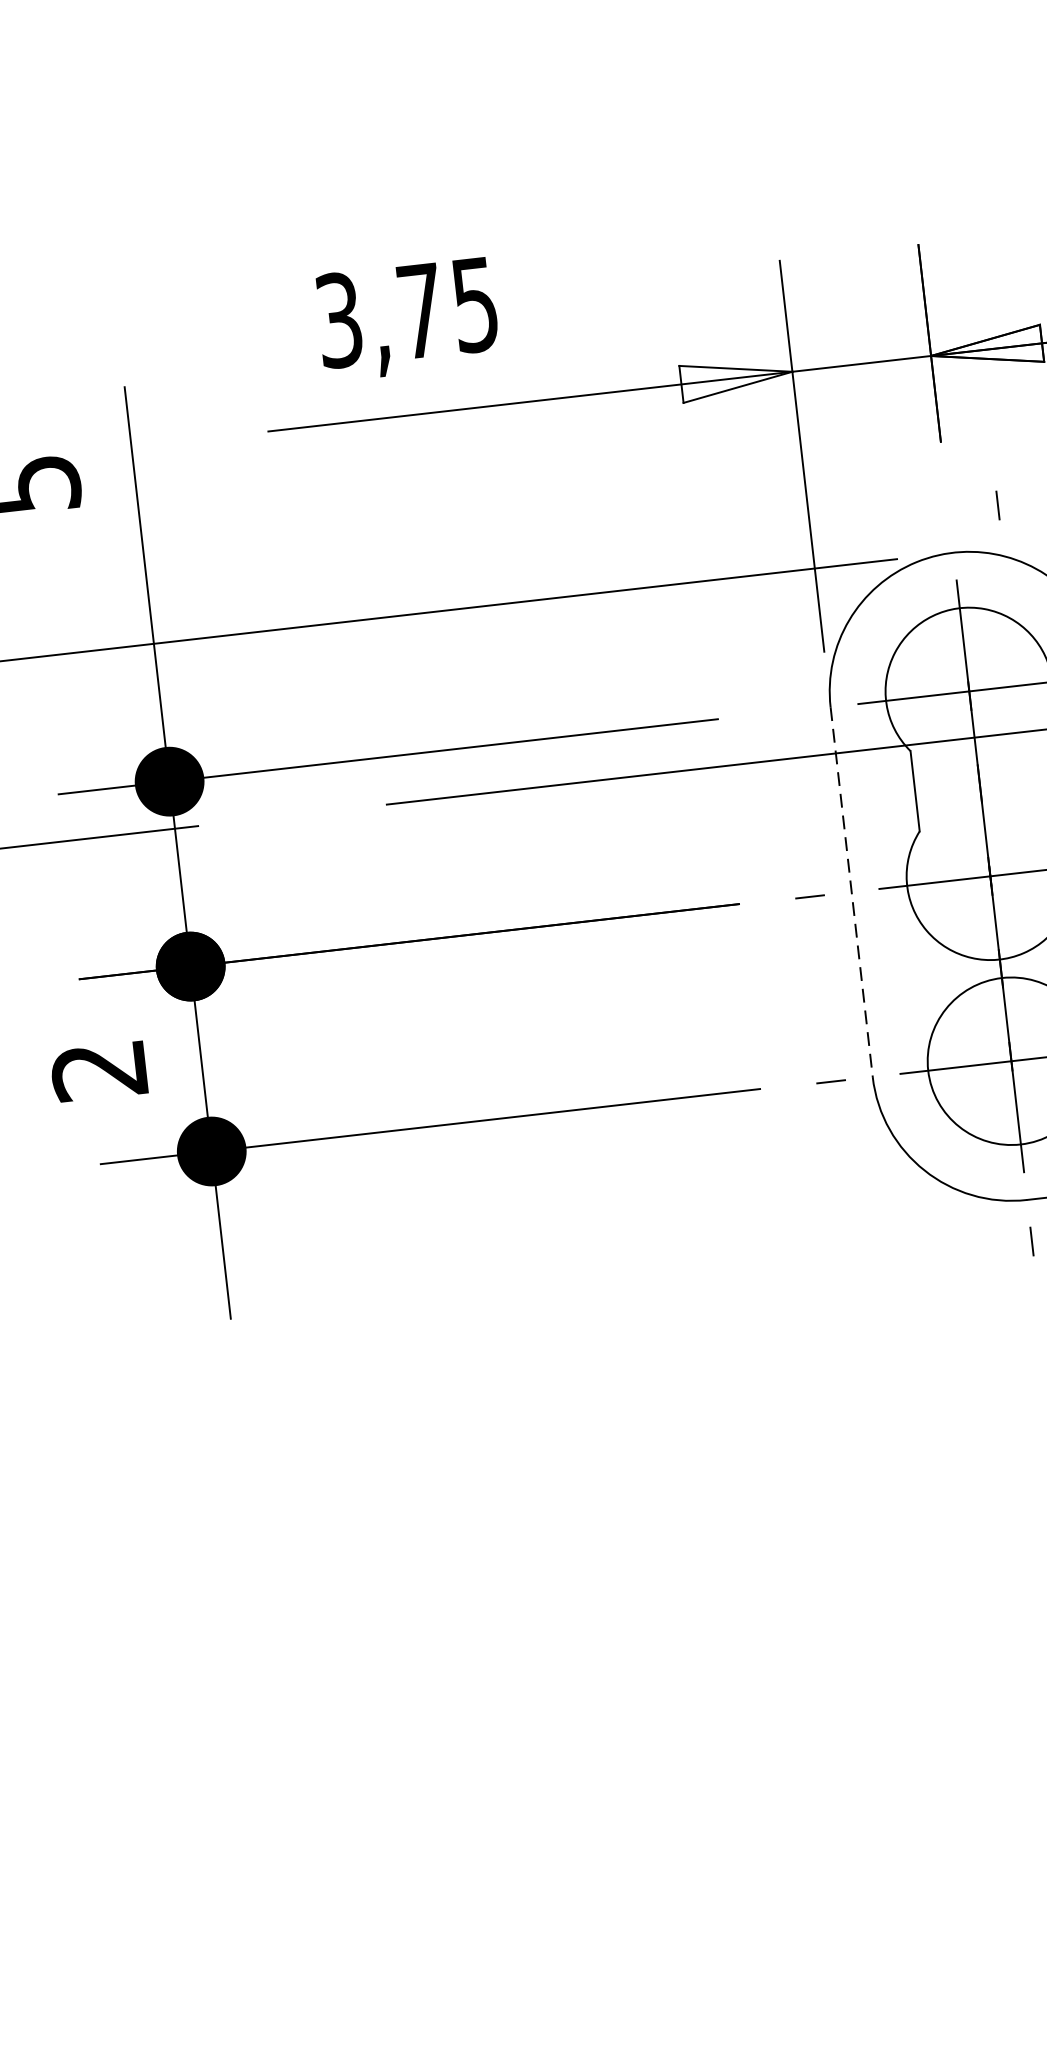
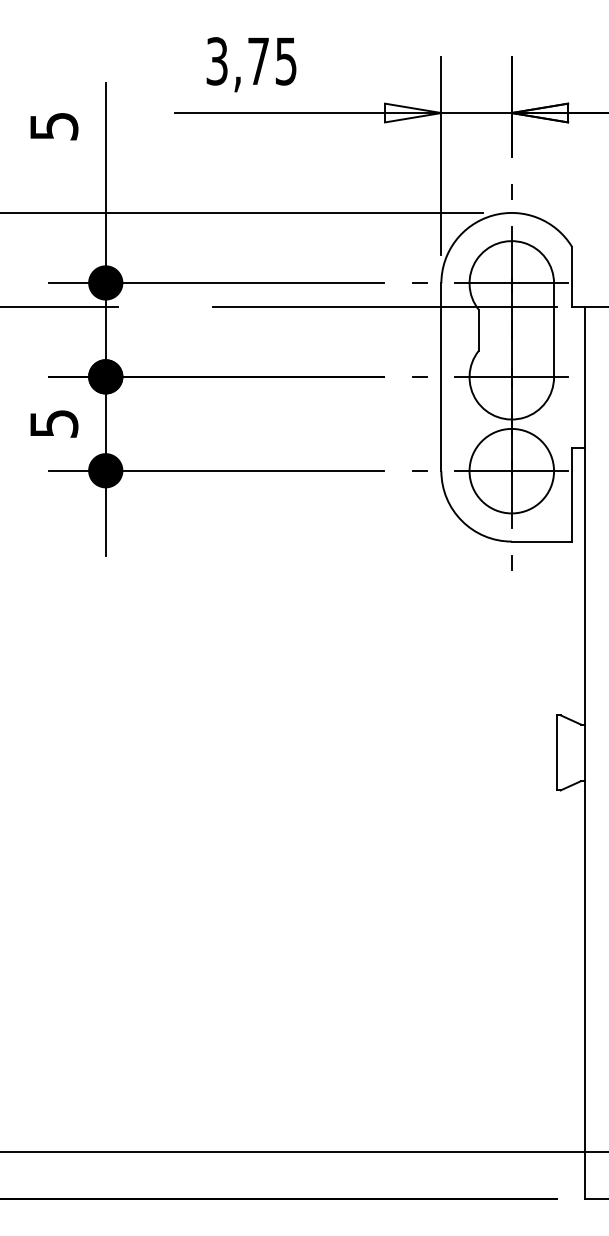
line: (997, 504) -> (511, 191), moved
line: (787, 710) -> (419, 282), added
line: (851, 892) -> (441, 377), dashed -> solid
text: (98, 1070) -> (53, 423), 2 -> 5

